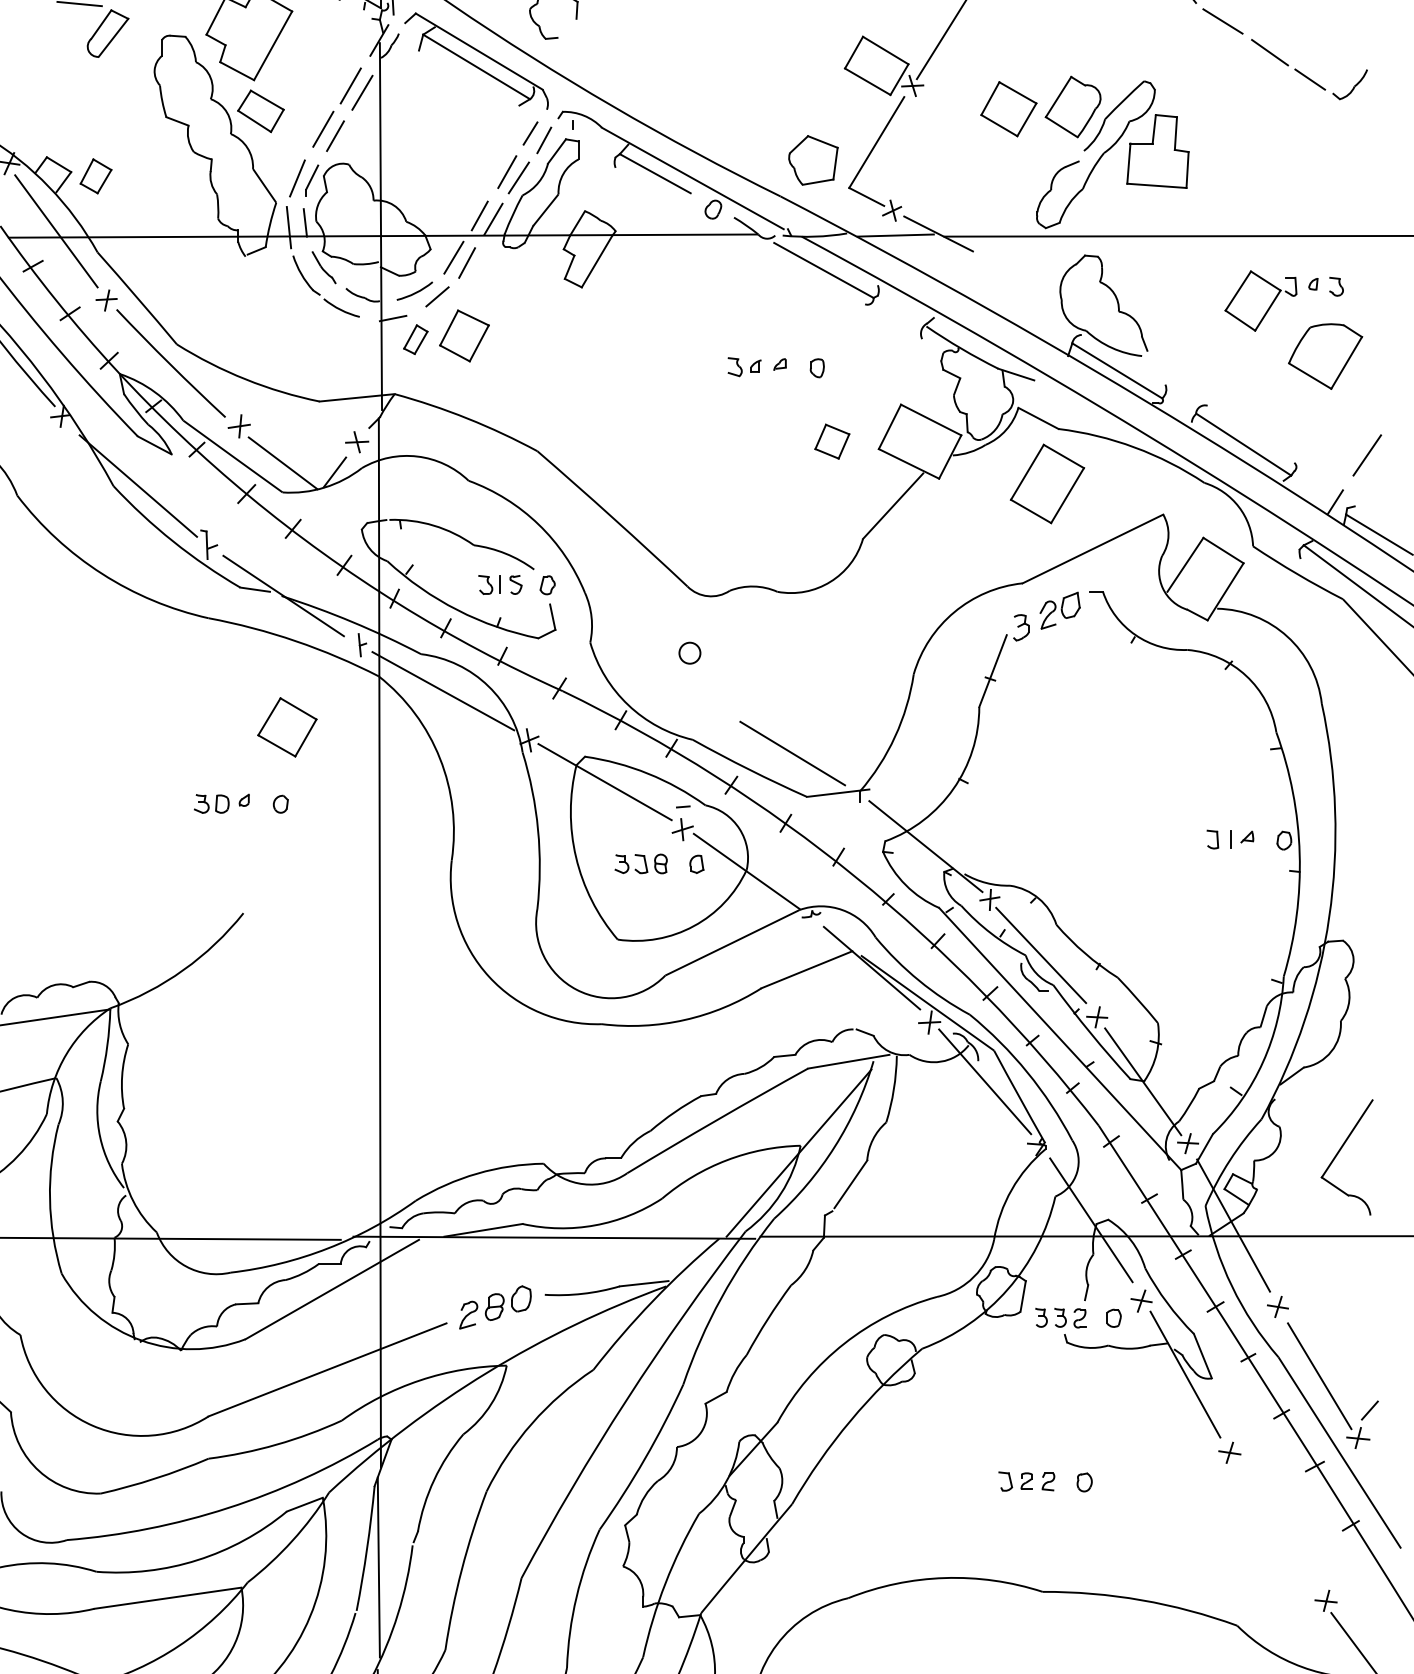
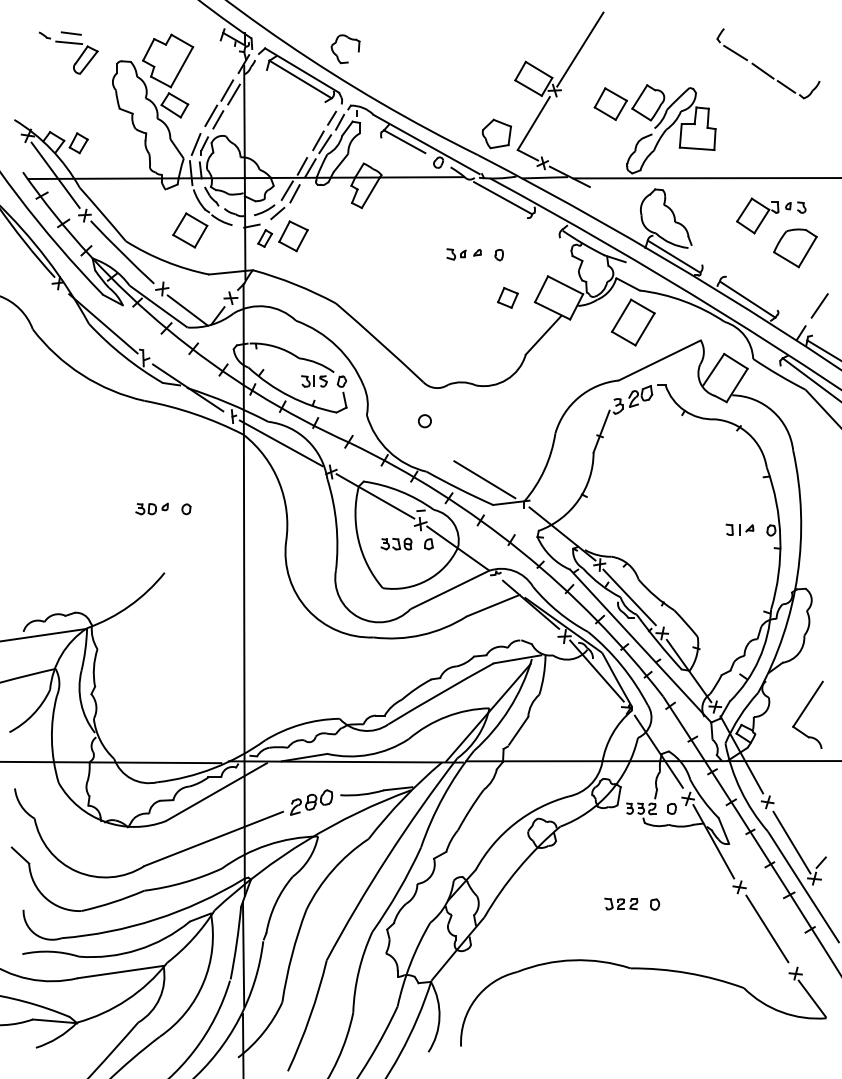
part: (287, 727) -> (190, 230), moved
line: (1277, 1523) -> (767, 928), added

